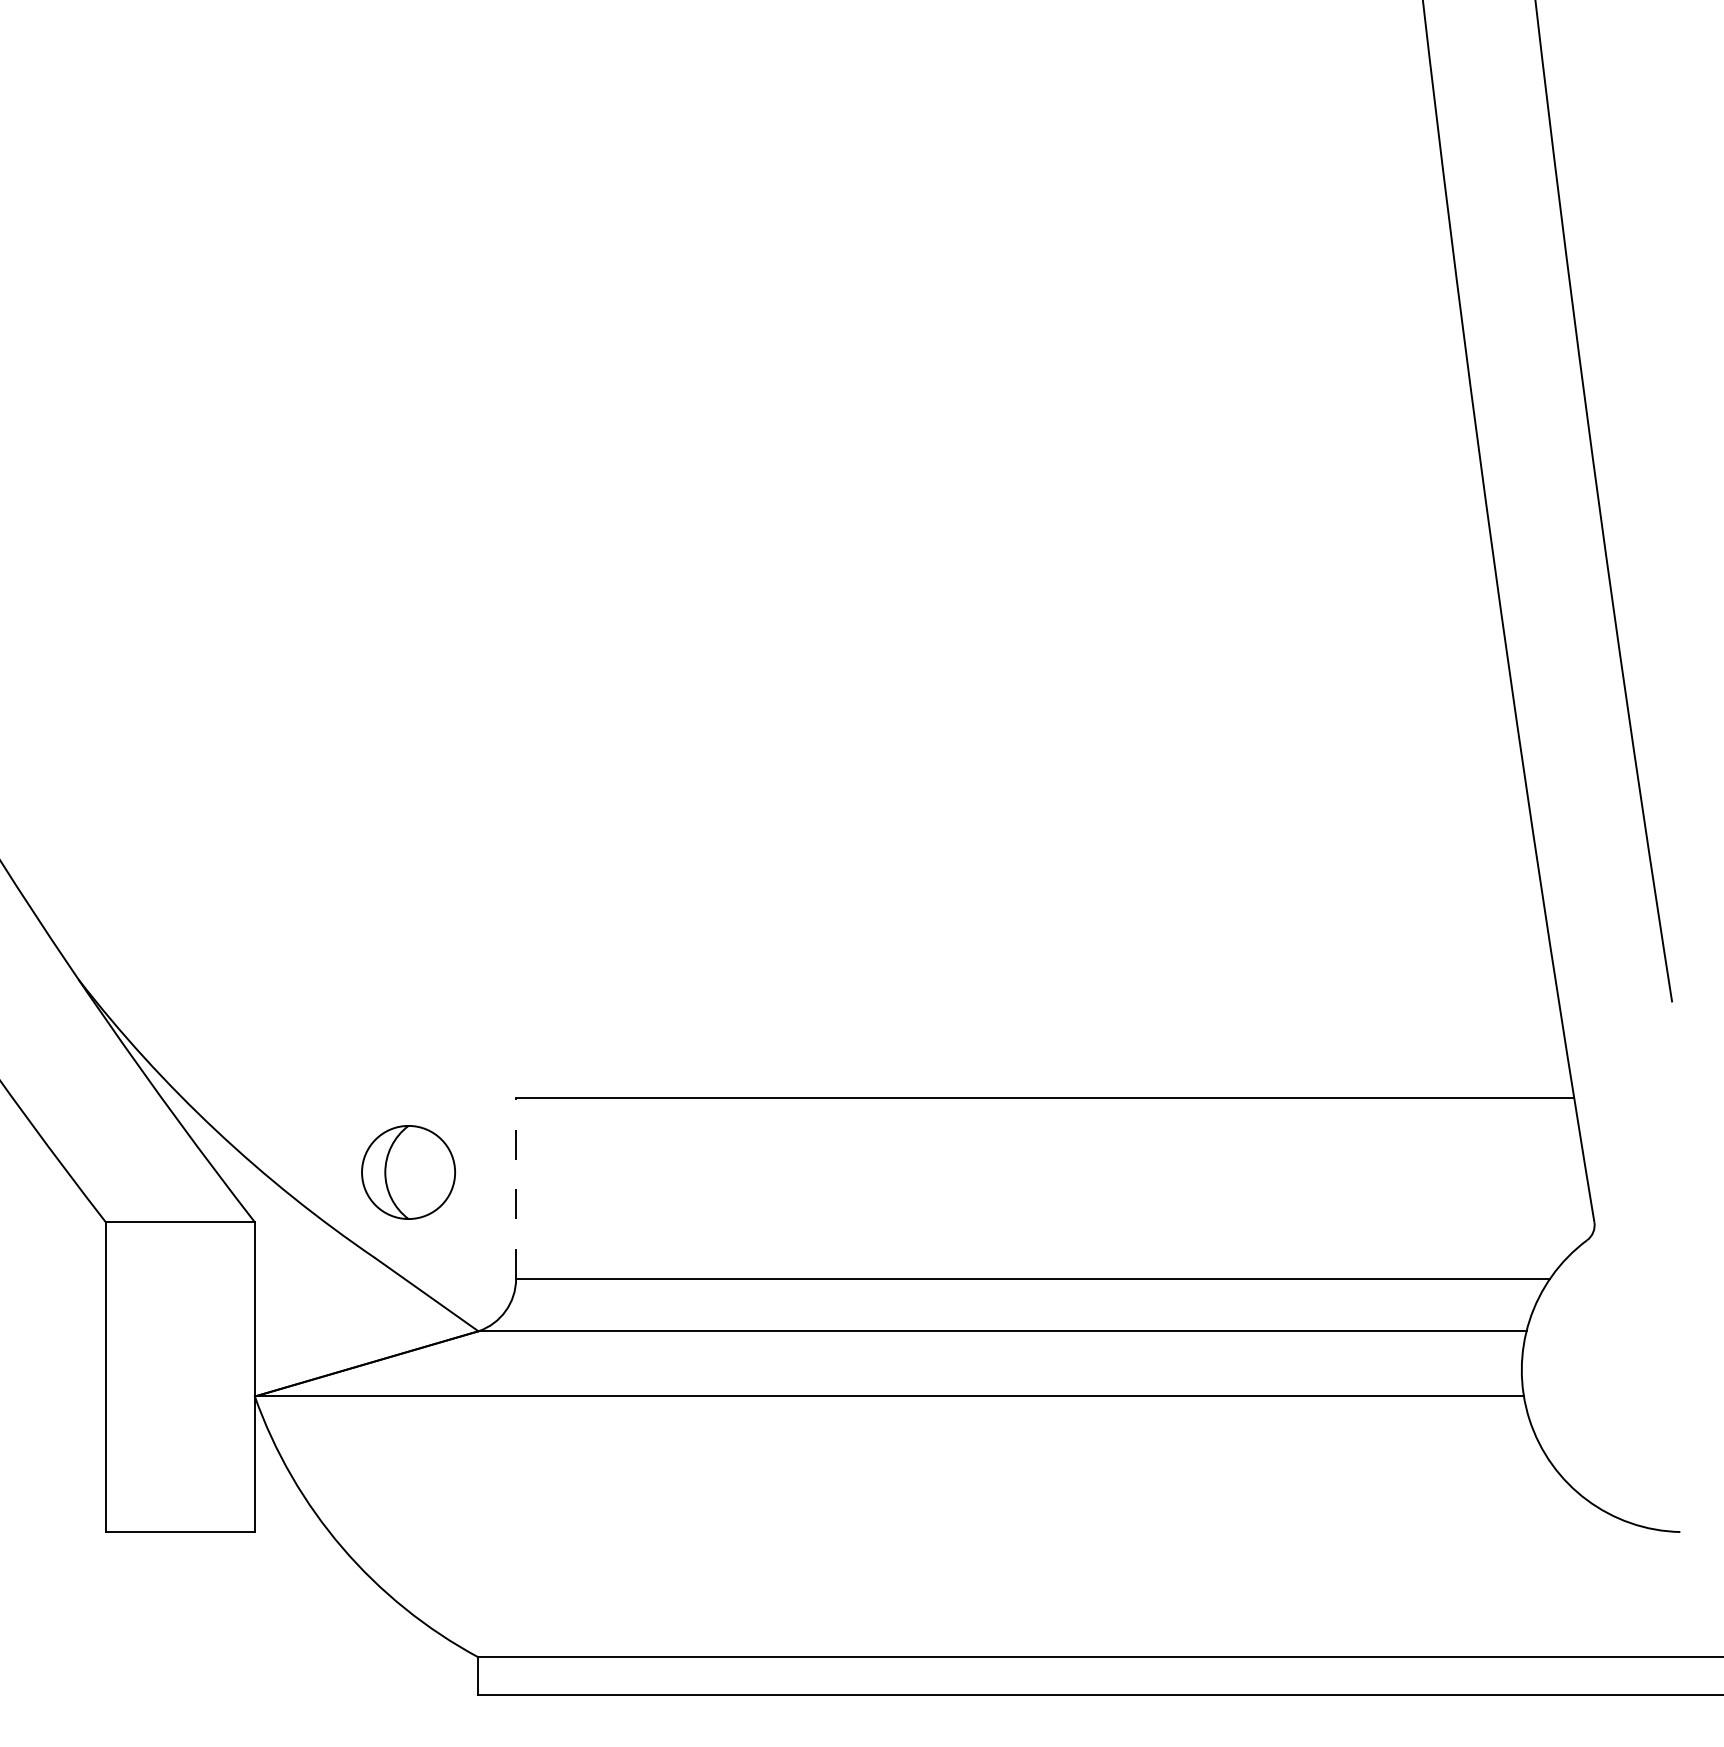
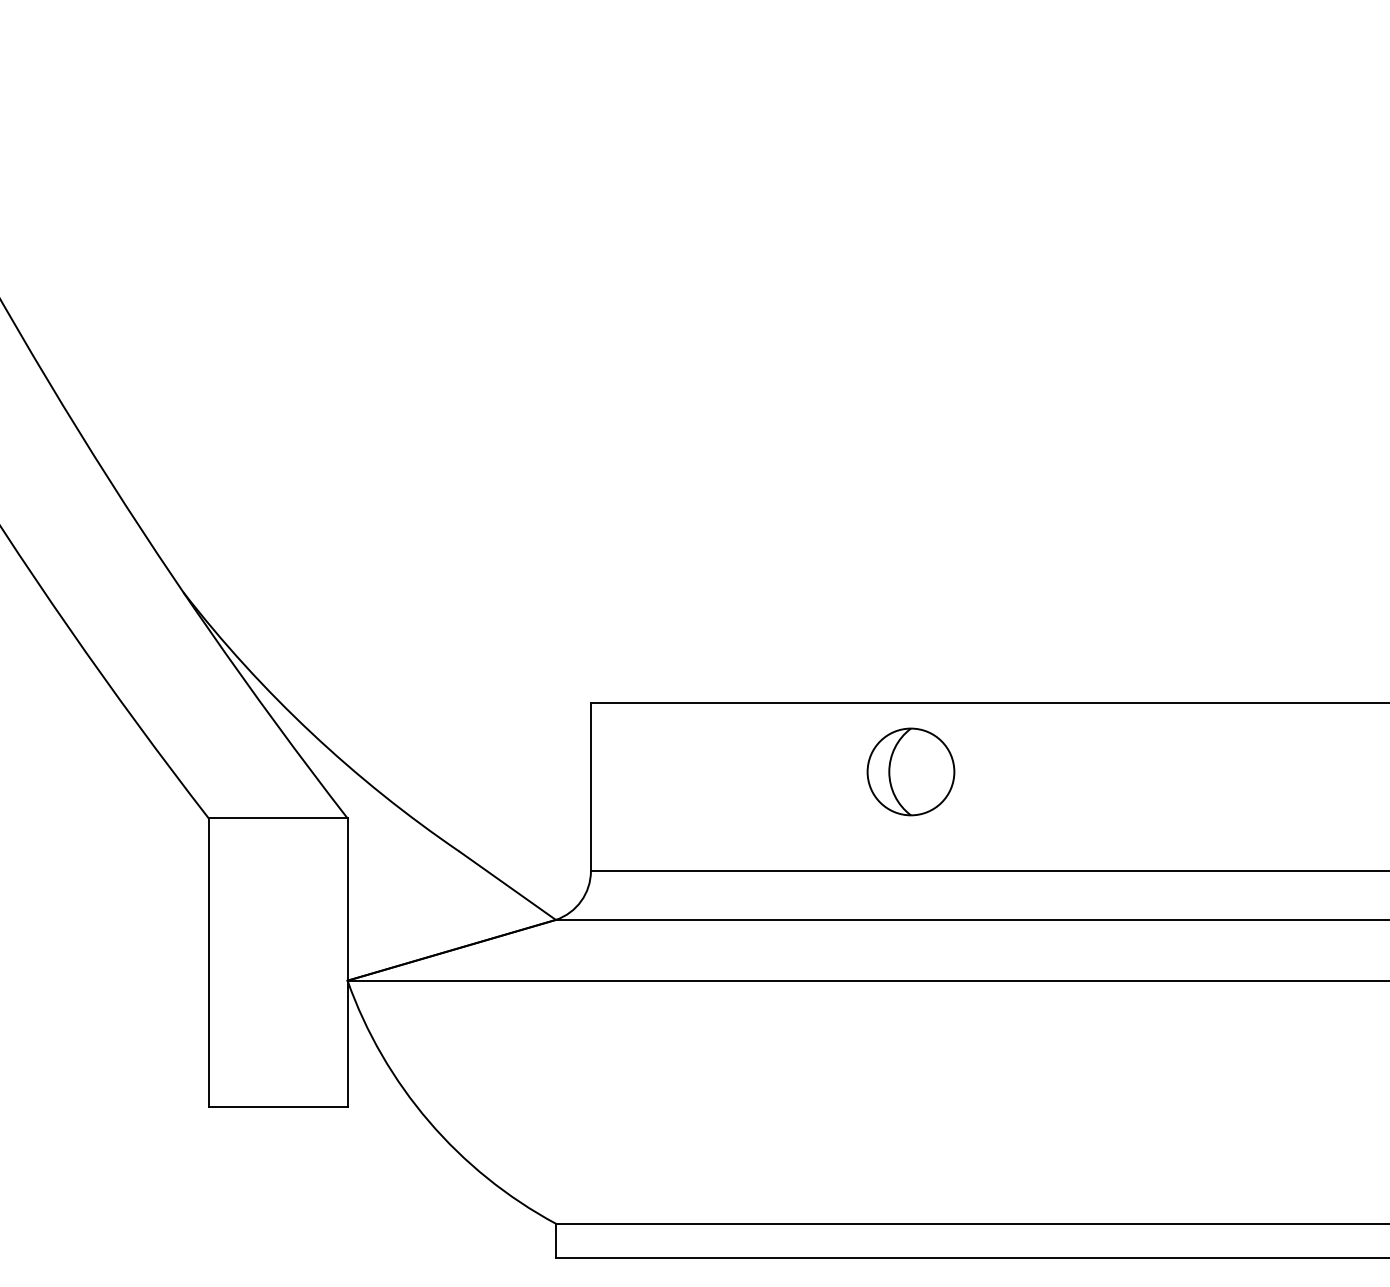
part: (408, 1172) -> (910, 771), moved
line: (516, 1188) -> (591, 786), dashed -> solid

